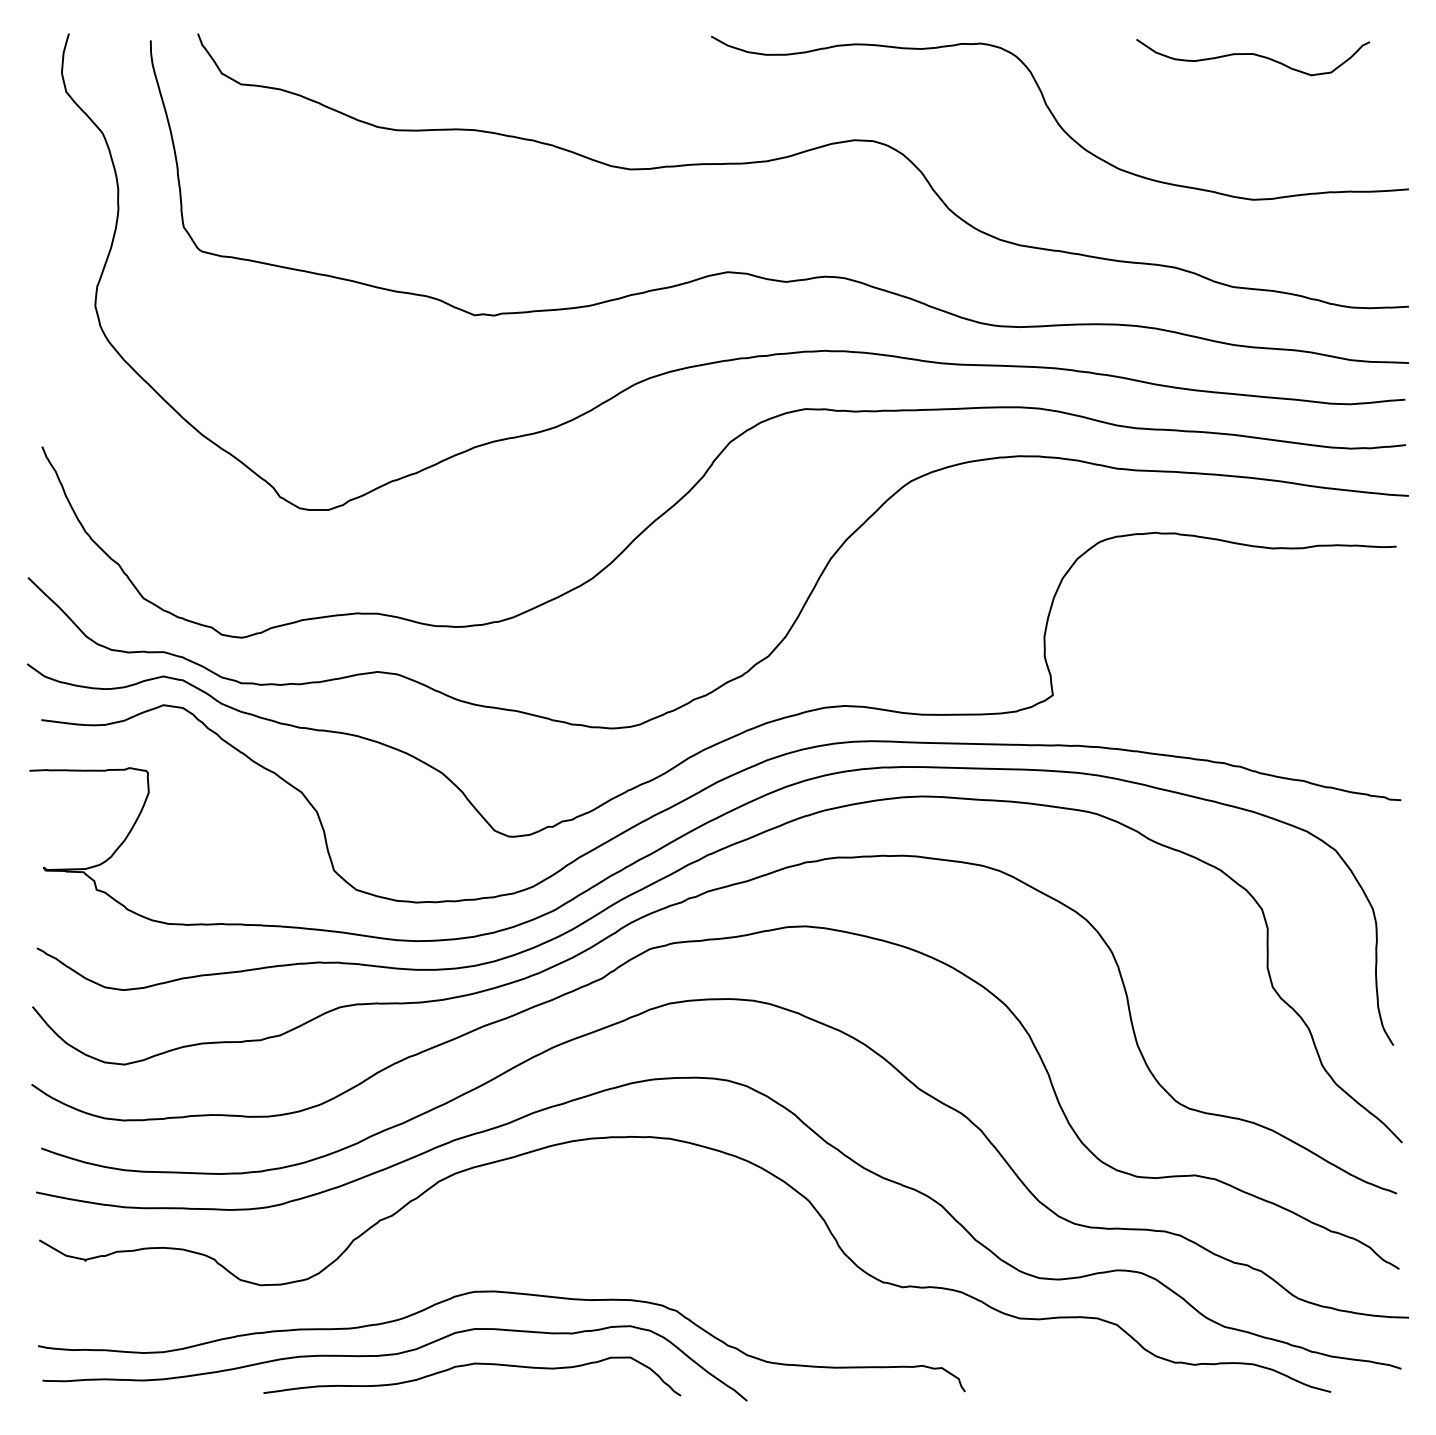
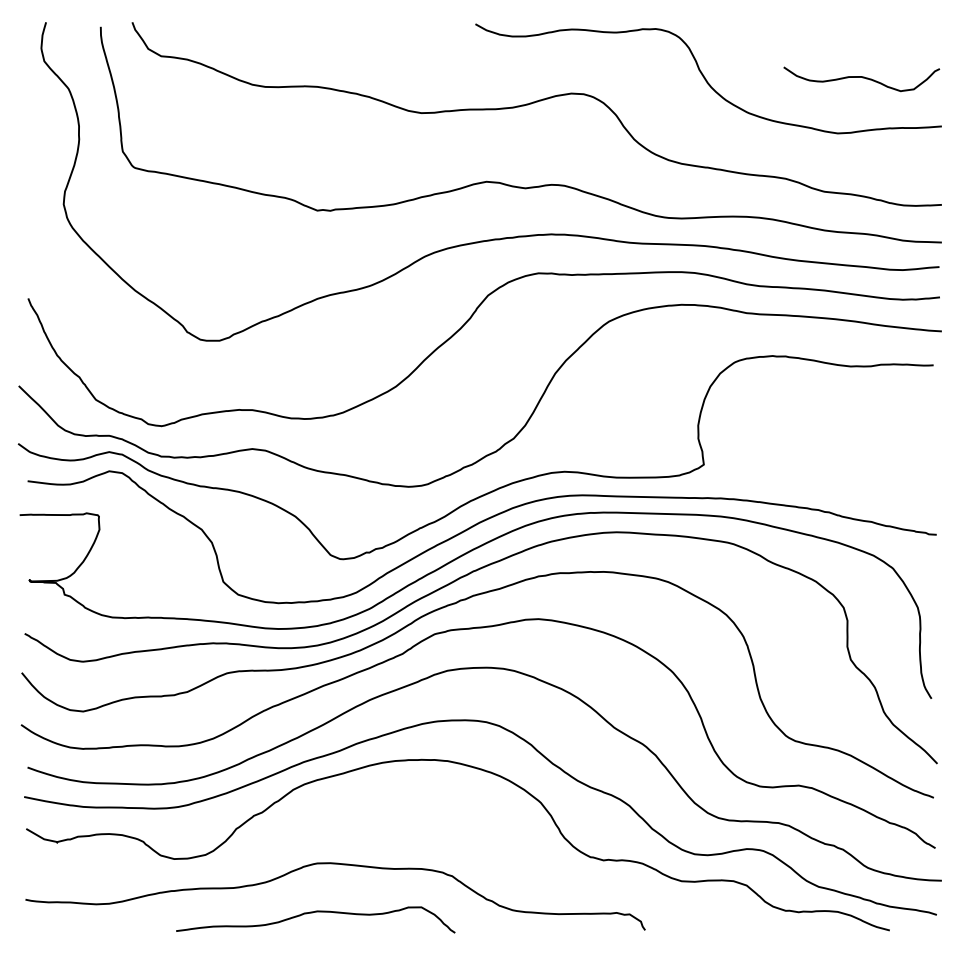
curve: (1254, 56) -> (862, 78), moved
curve: (394, 1356) -> (263, 906), removed

